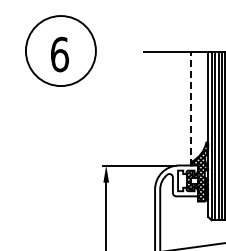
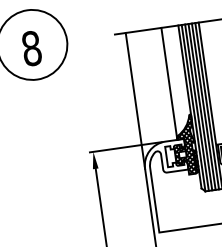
text: (59, 54) -> (31, 48), 6 -> 8
line: (191, 108) -> (169, 83), dashed -> solid
line: (155, 120) -> (135, 100), added

